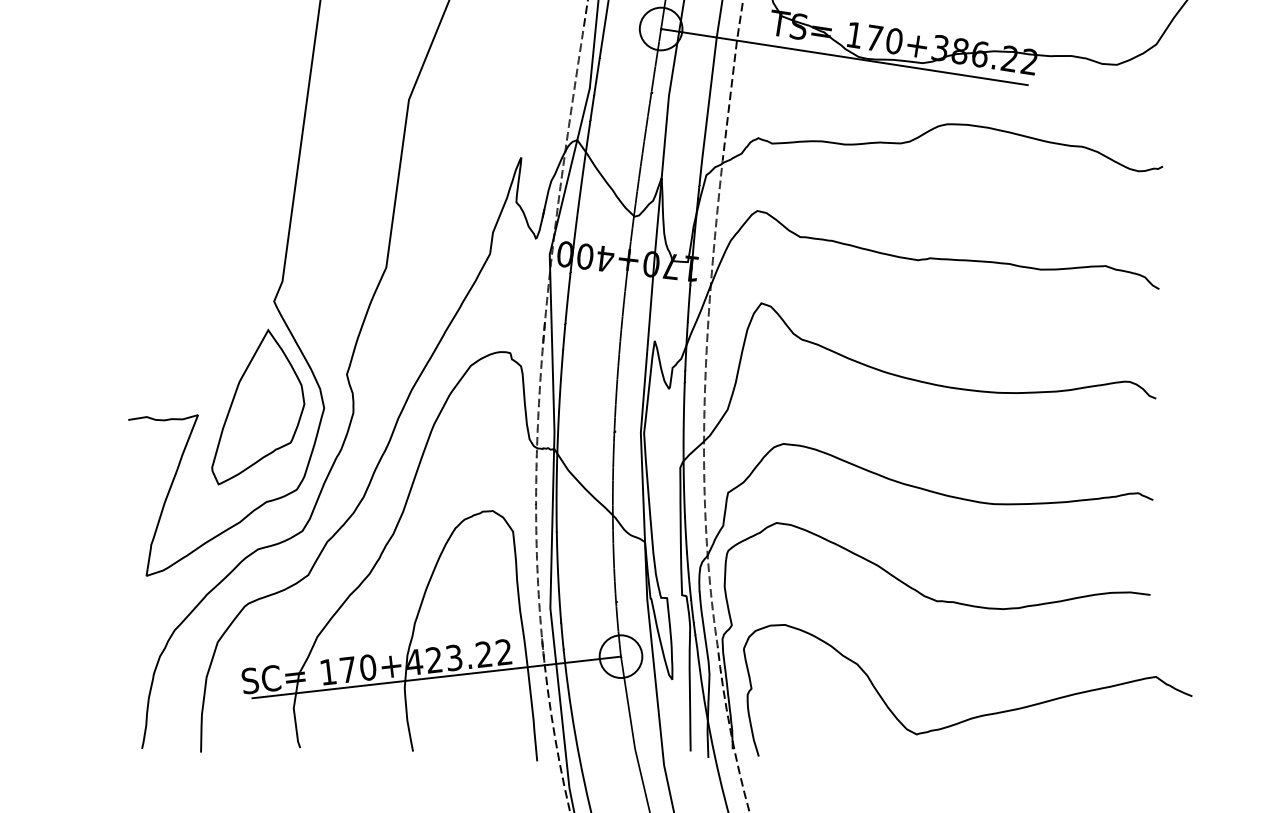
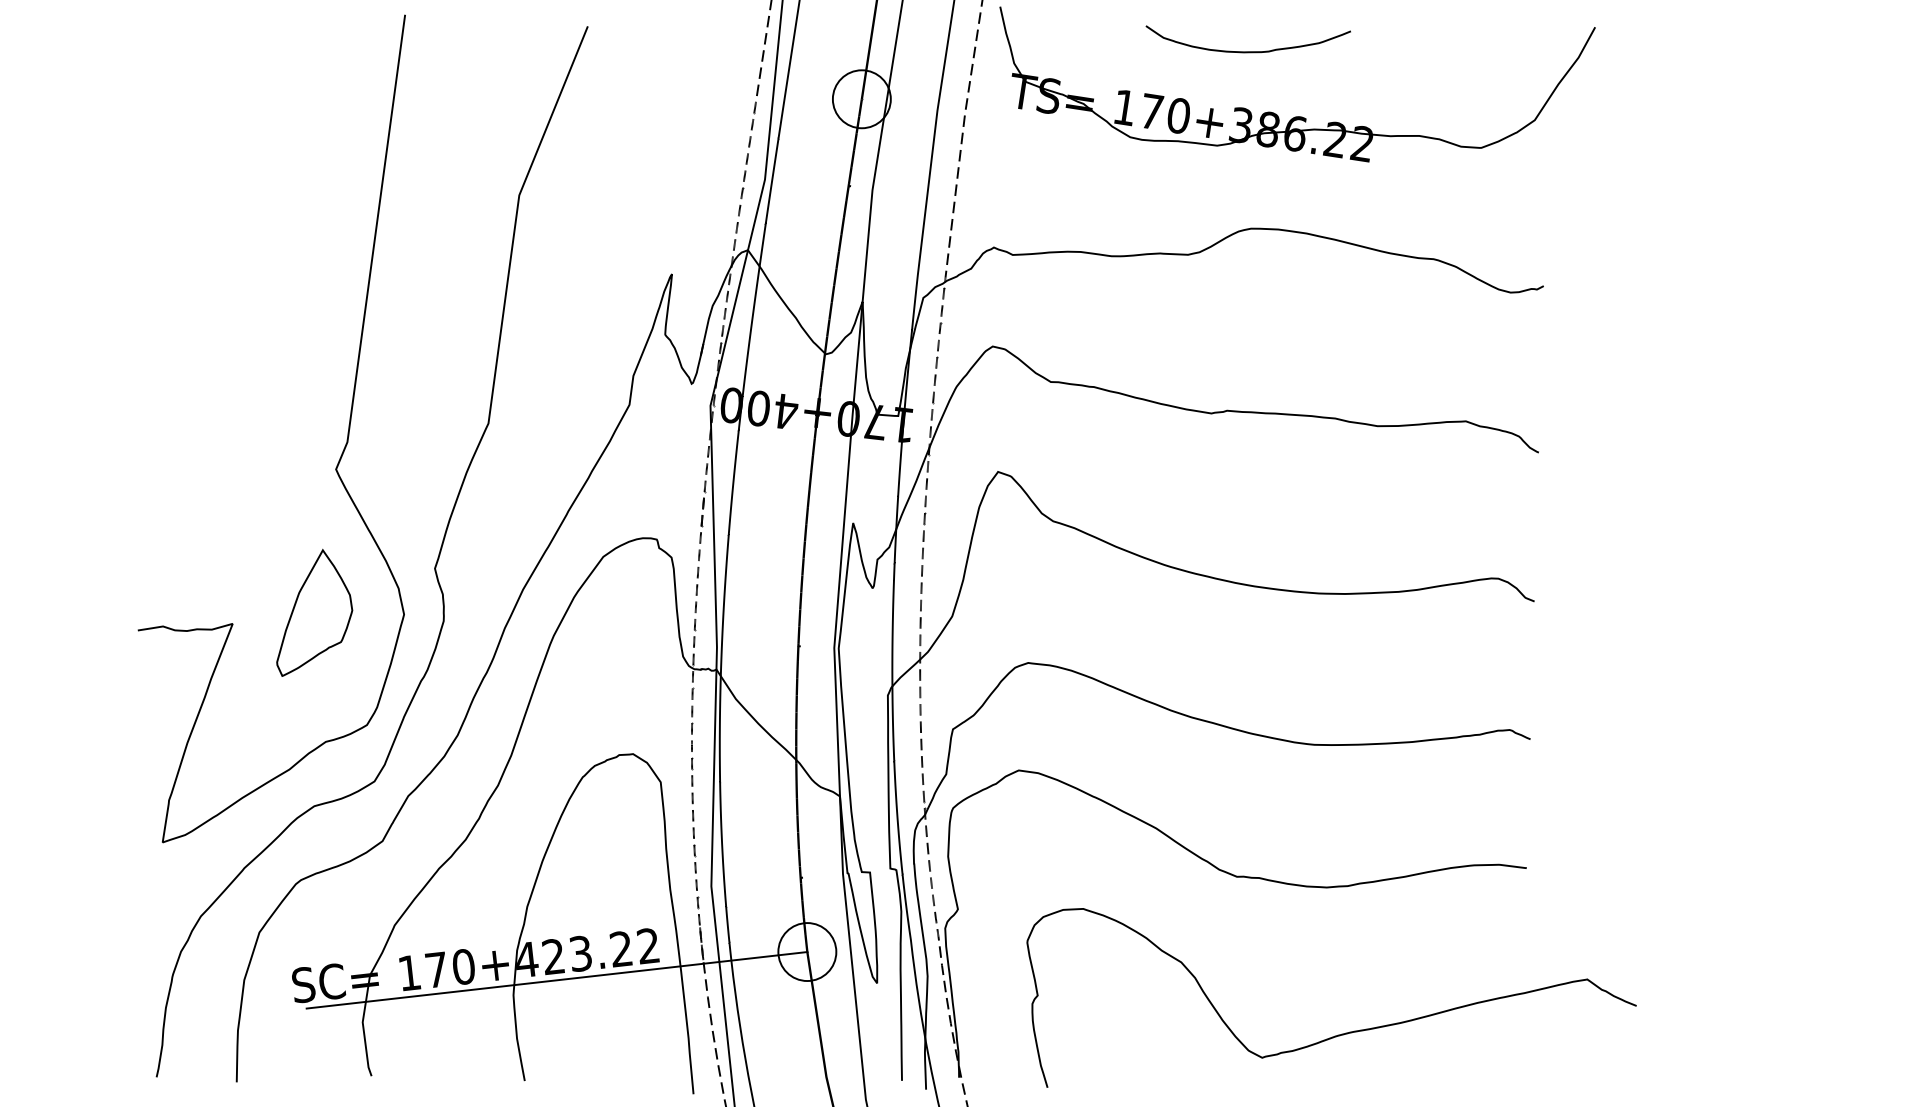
line: (844, 57) -> (1110, 137), removed
part: (258, 406) -> (314, 612), size x0.6
curve: (975, 716) -> (1341, 1033), moved

